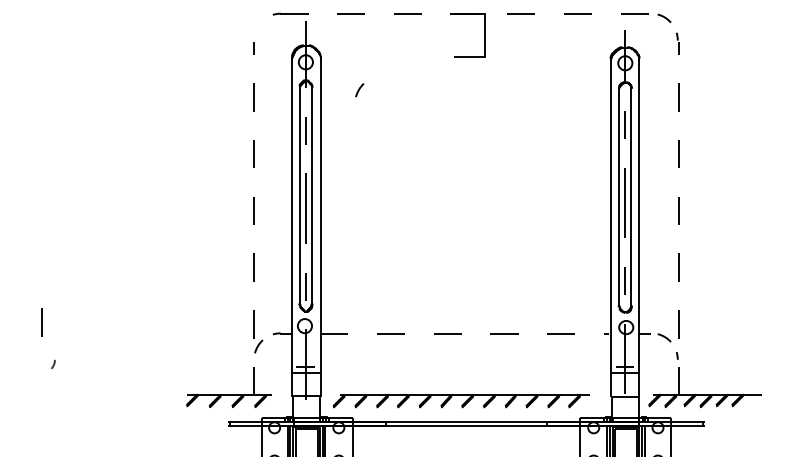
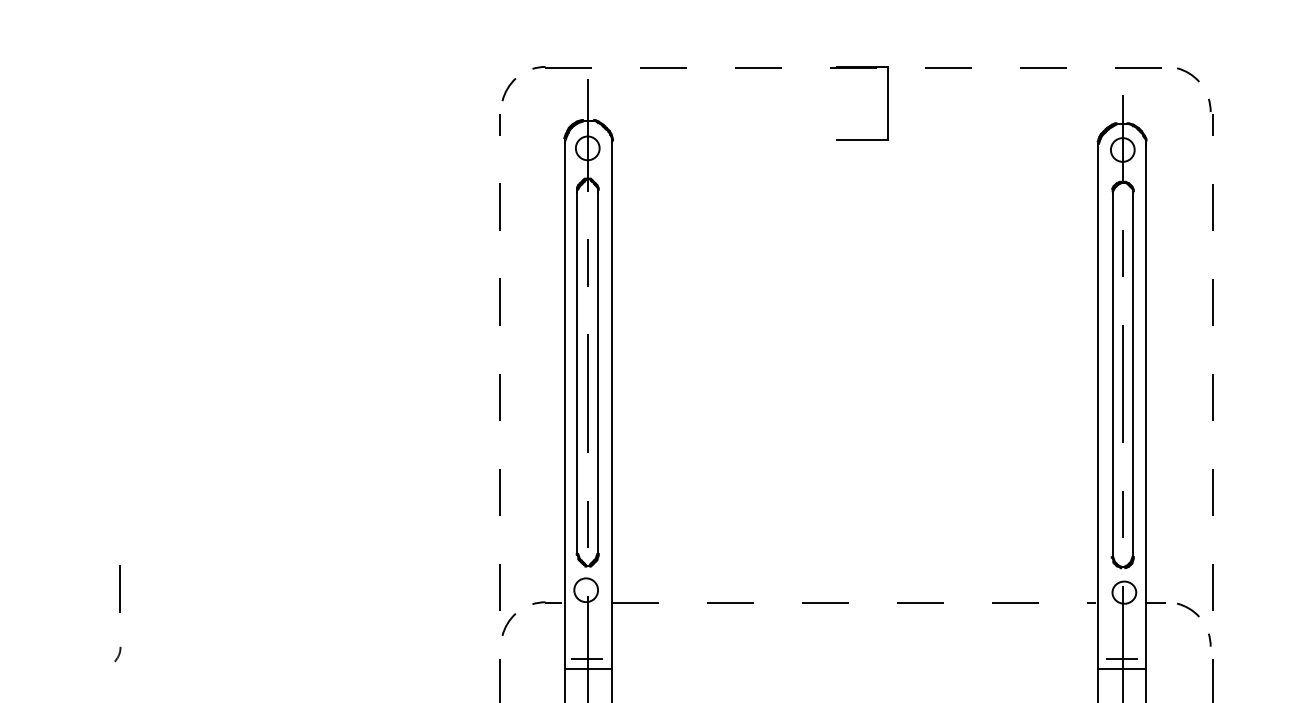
curve: (359, 90) -> (508, 90), moved
line: (41, 322) -> (119, 589), moved
curve: (53, 364) -> (118, 654), moved

